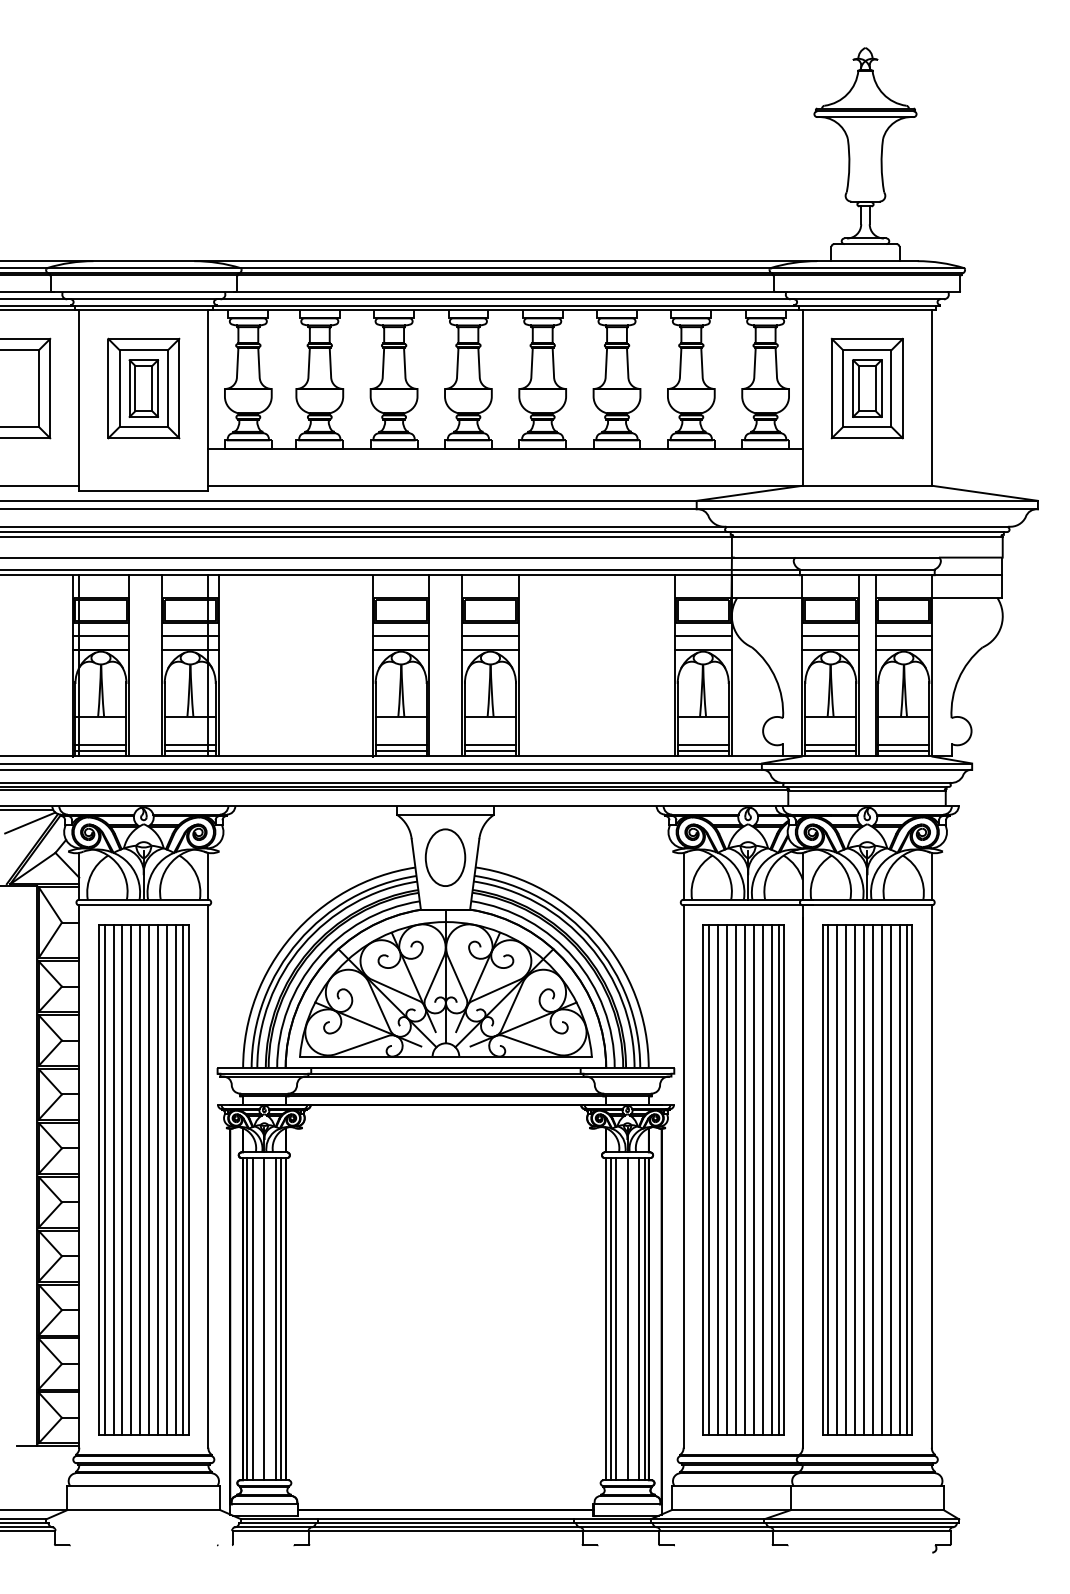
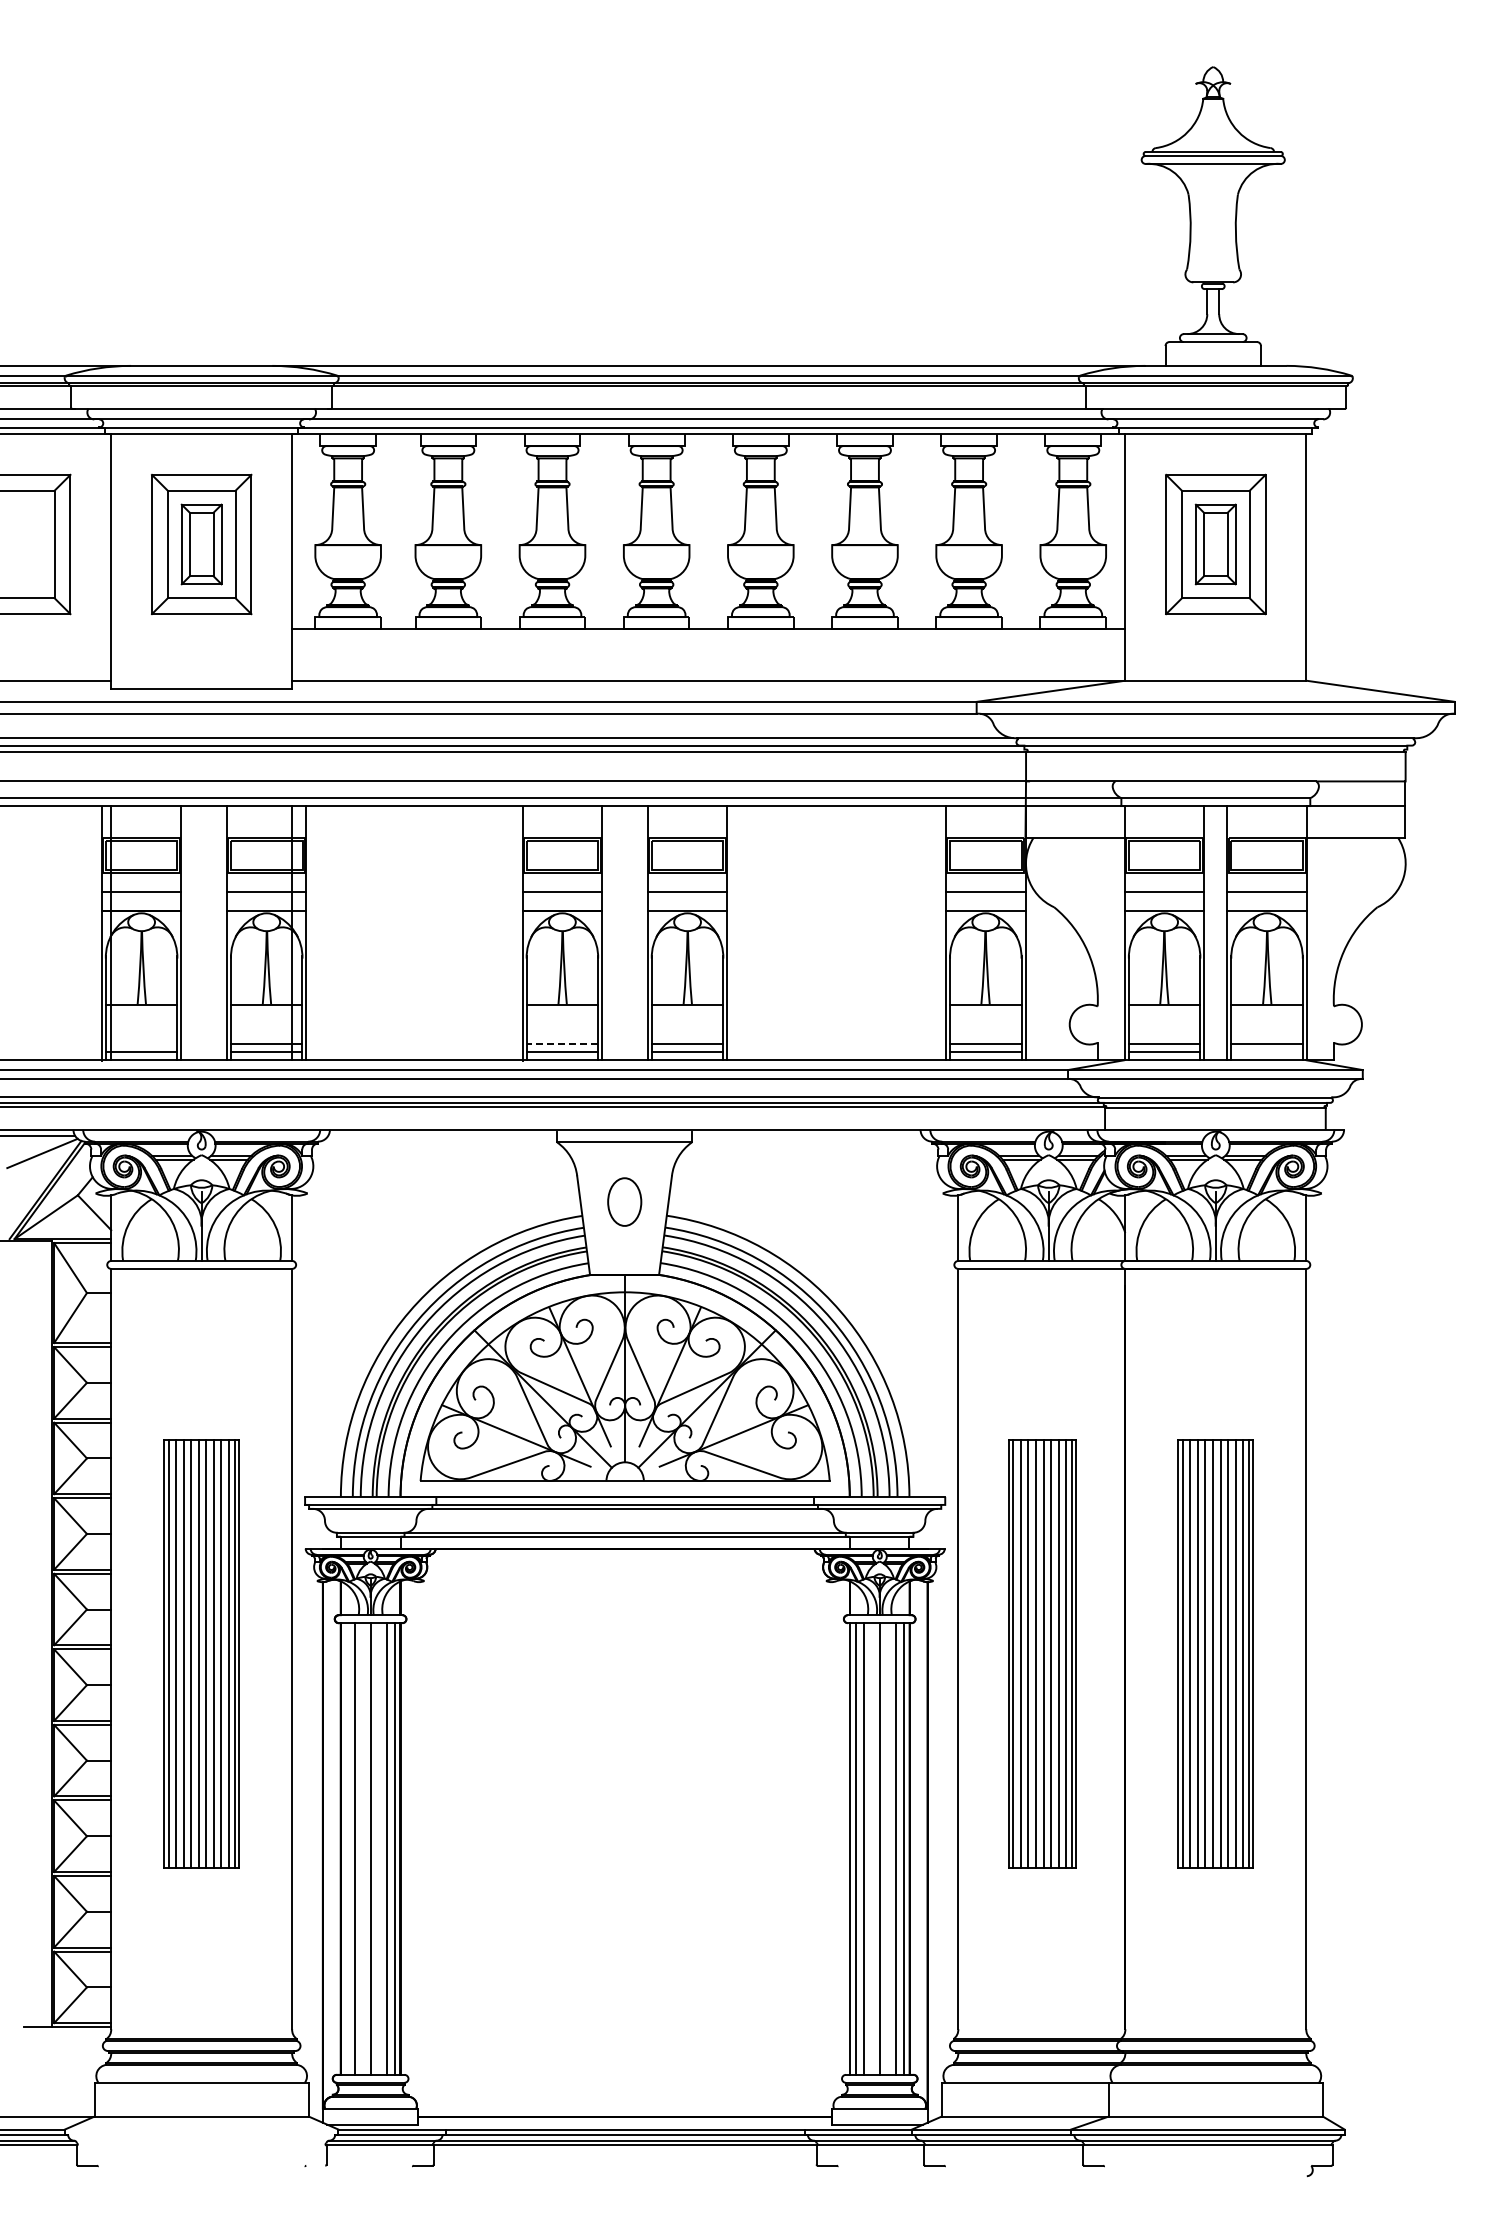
line: (100, 745) -> (141, 1044), removed
line: (401, 745) -> (562, 1044), solid -> dashed
line: (903, 750) -> (1266, 1052), removed
part: (445, 857) -> (624, 1201), size x0.6
part: (143, 1179) -> (201, 1653), size x0.6
part: (743, 1179) -> (1042, 1653), size x0.6
part: (867, 1179) -> (1215, 1653), size x0.6
line: (247, 1318) -> (346, 1848), removed

